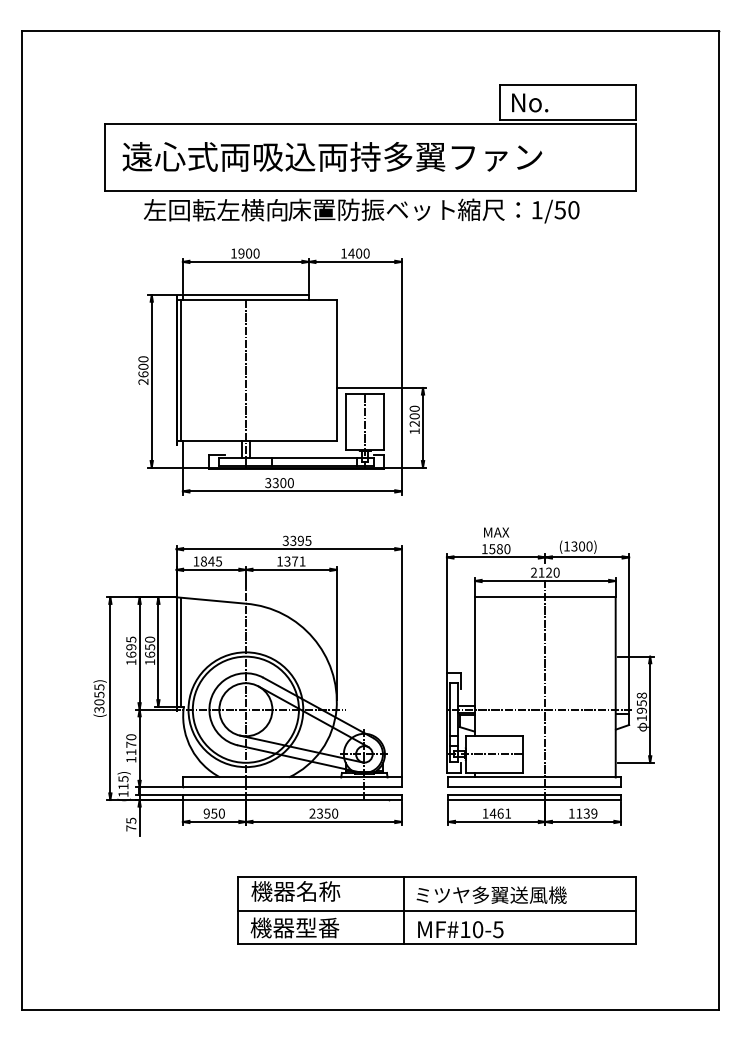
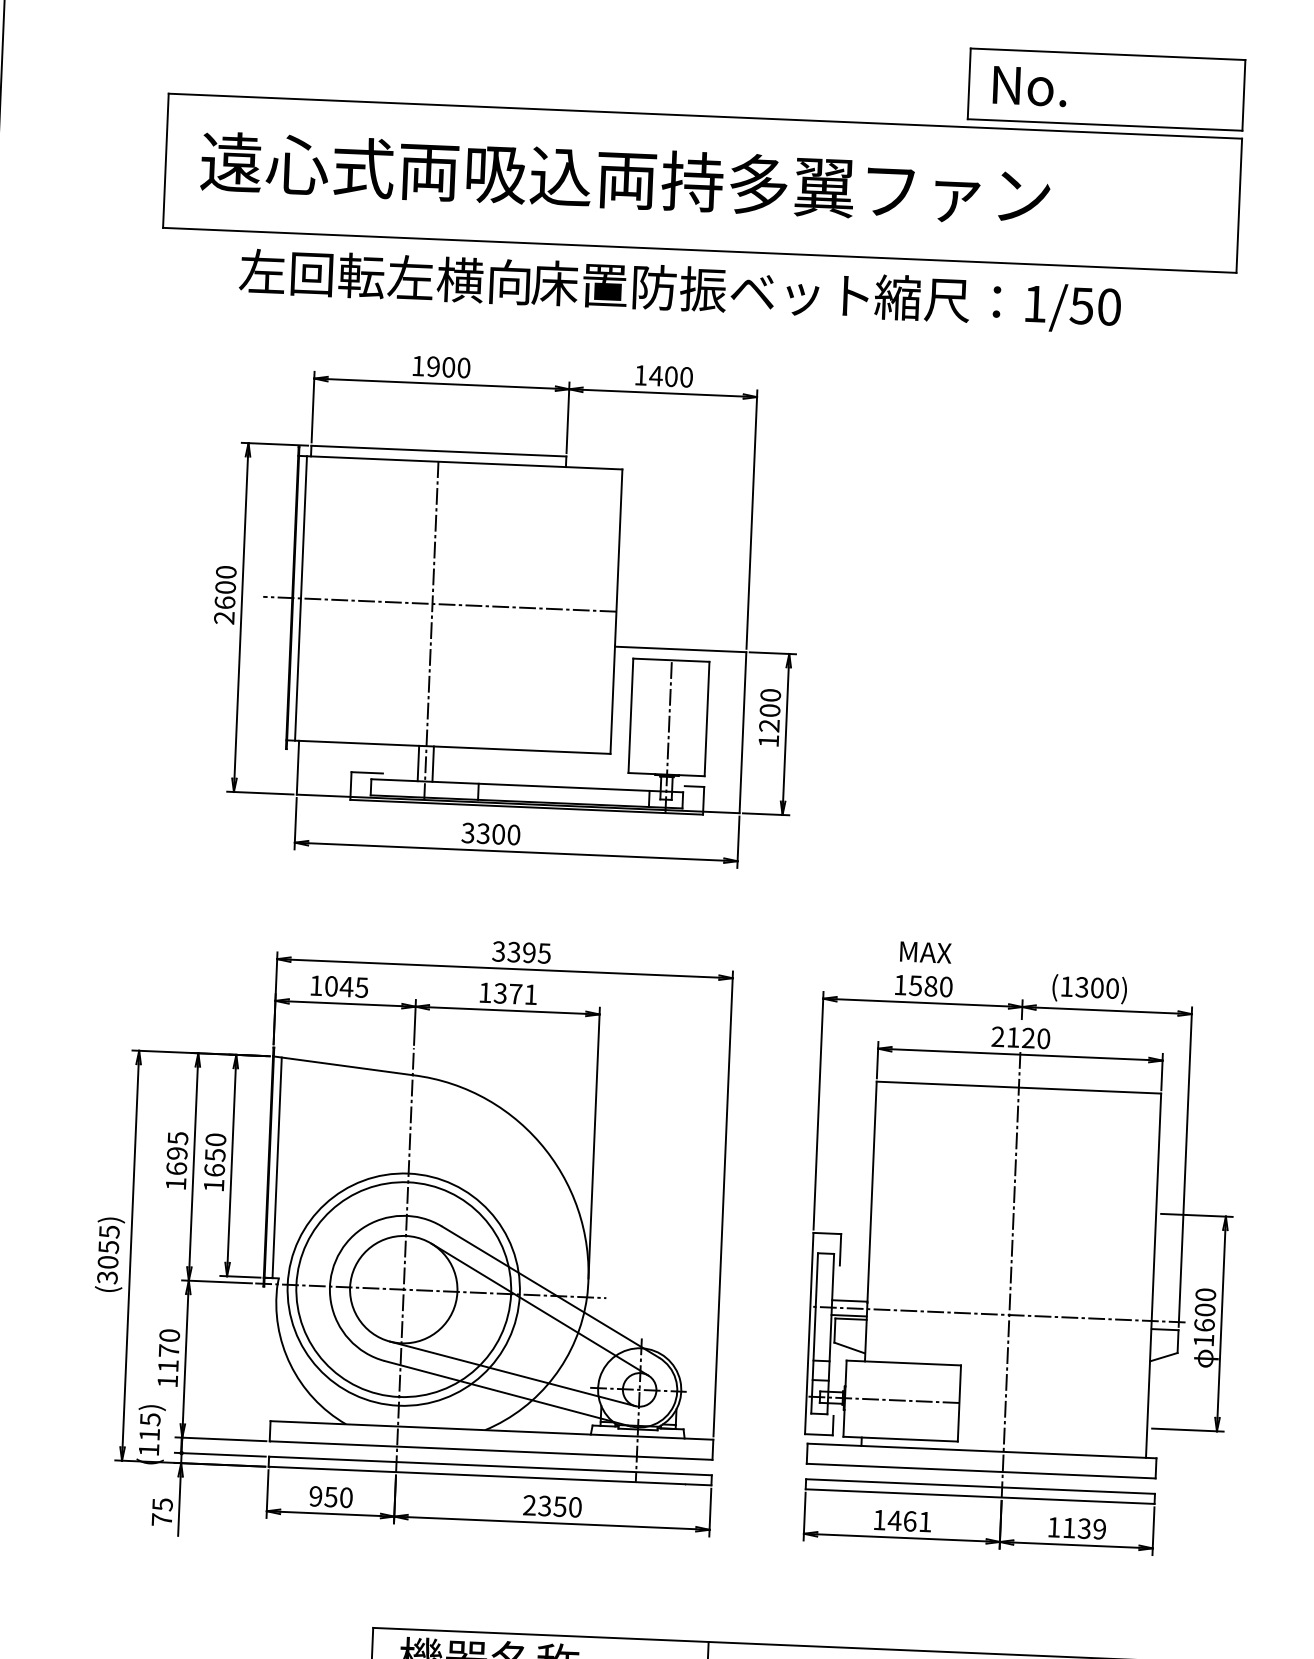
line: (249, 370) -> (439, 603), added
text: (203, 561) -> (330, 986), 1845 -> 1045
text: (641, 702) -> (1204, 1308), 1958 -> 1600

